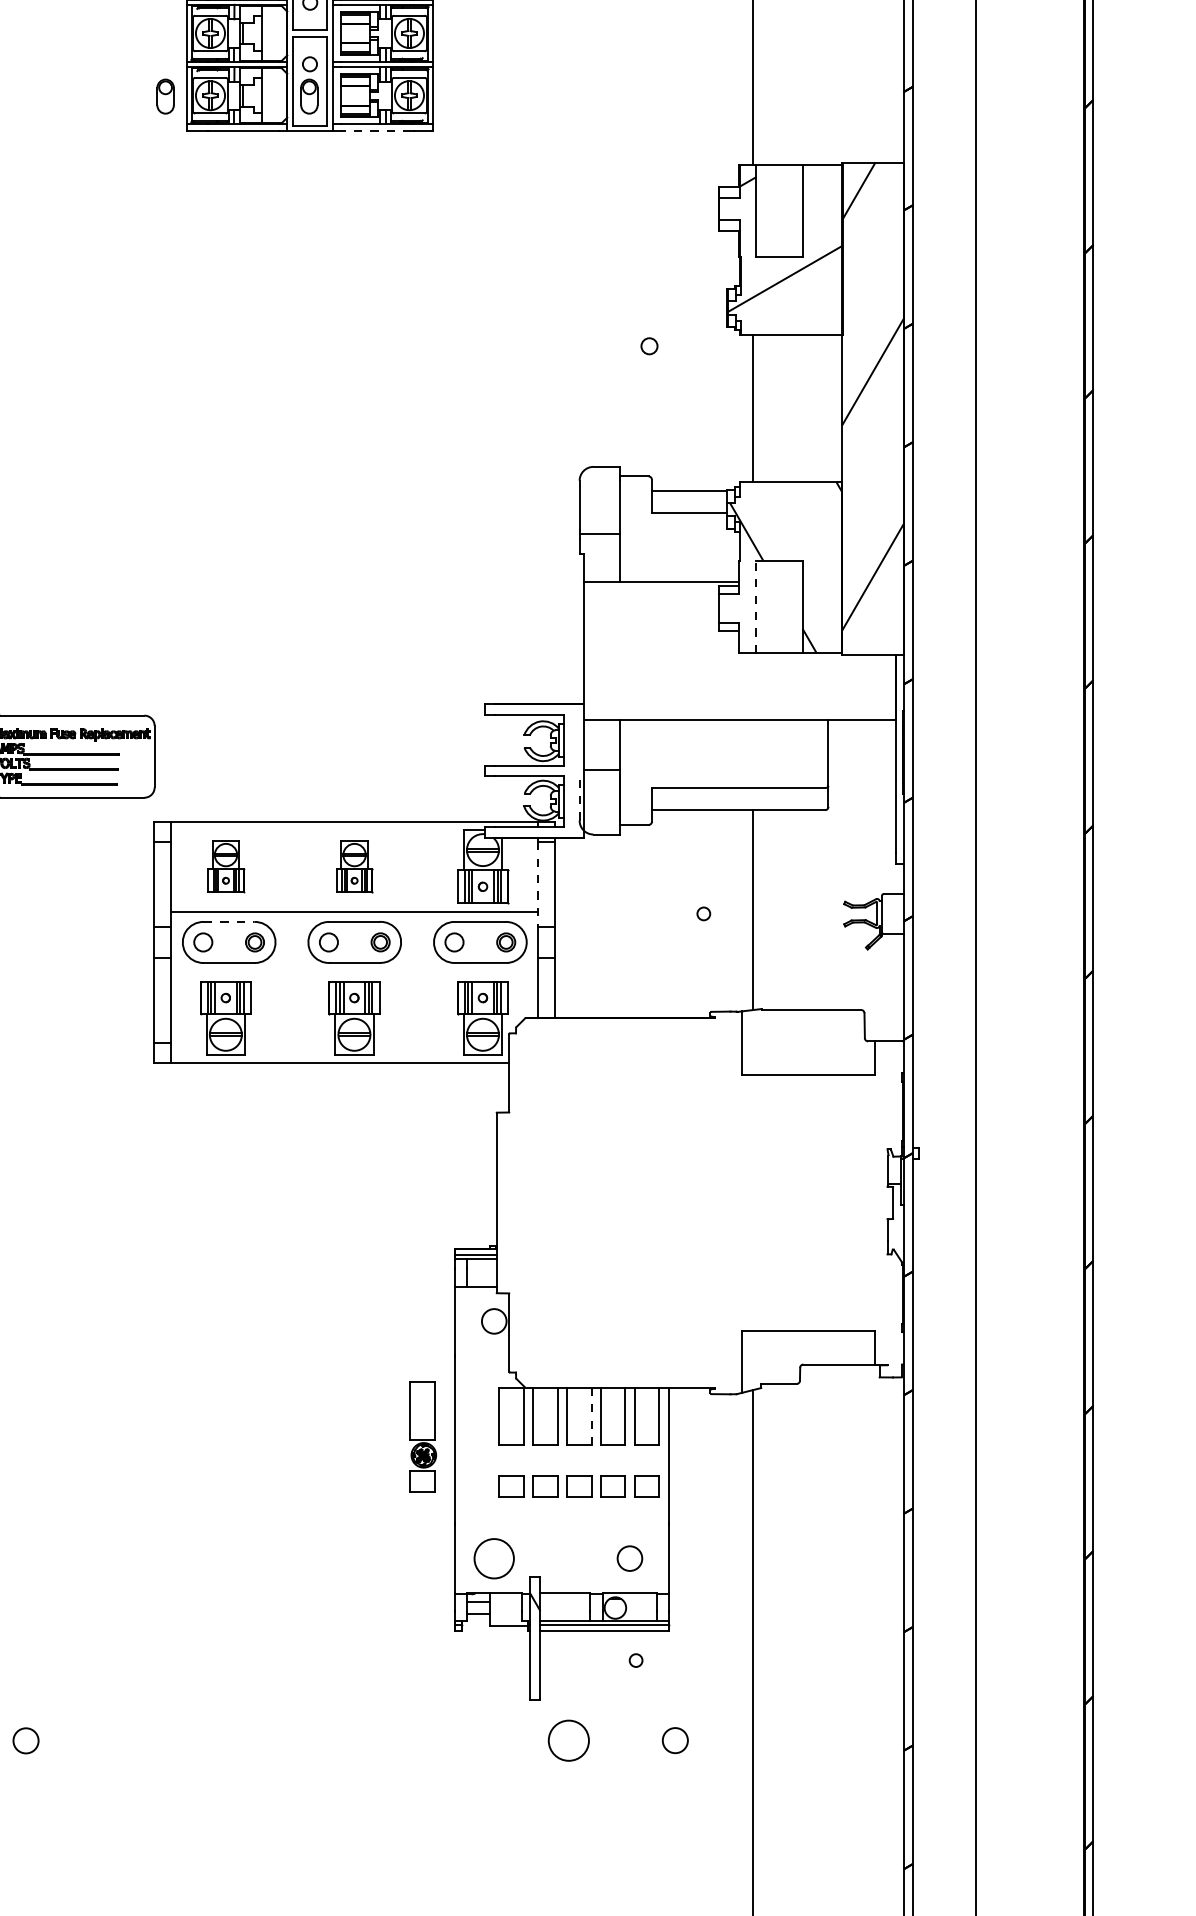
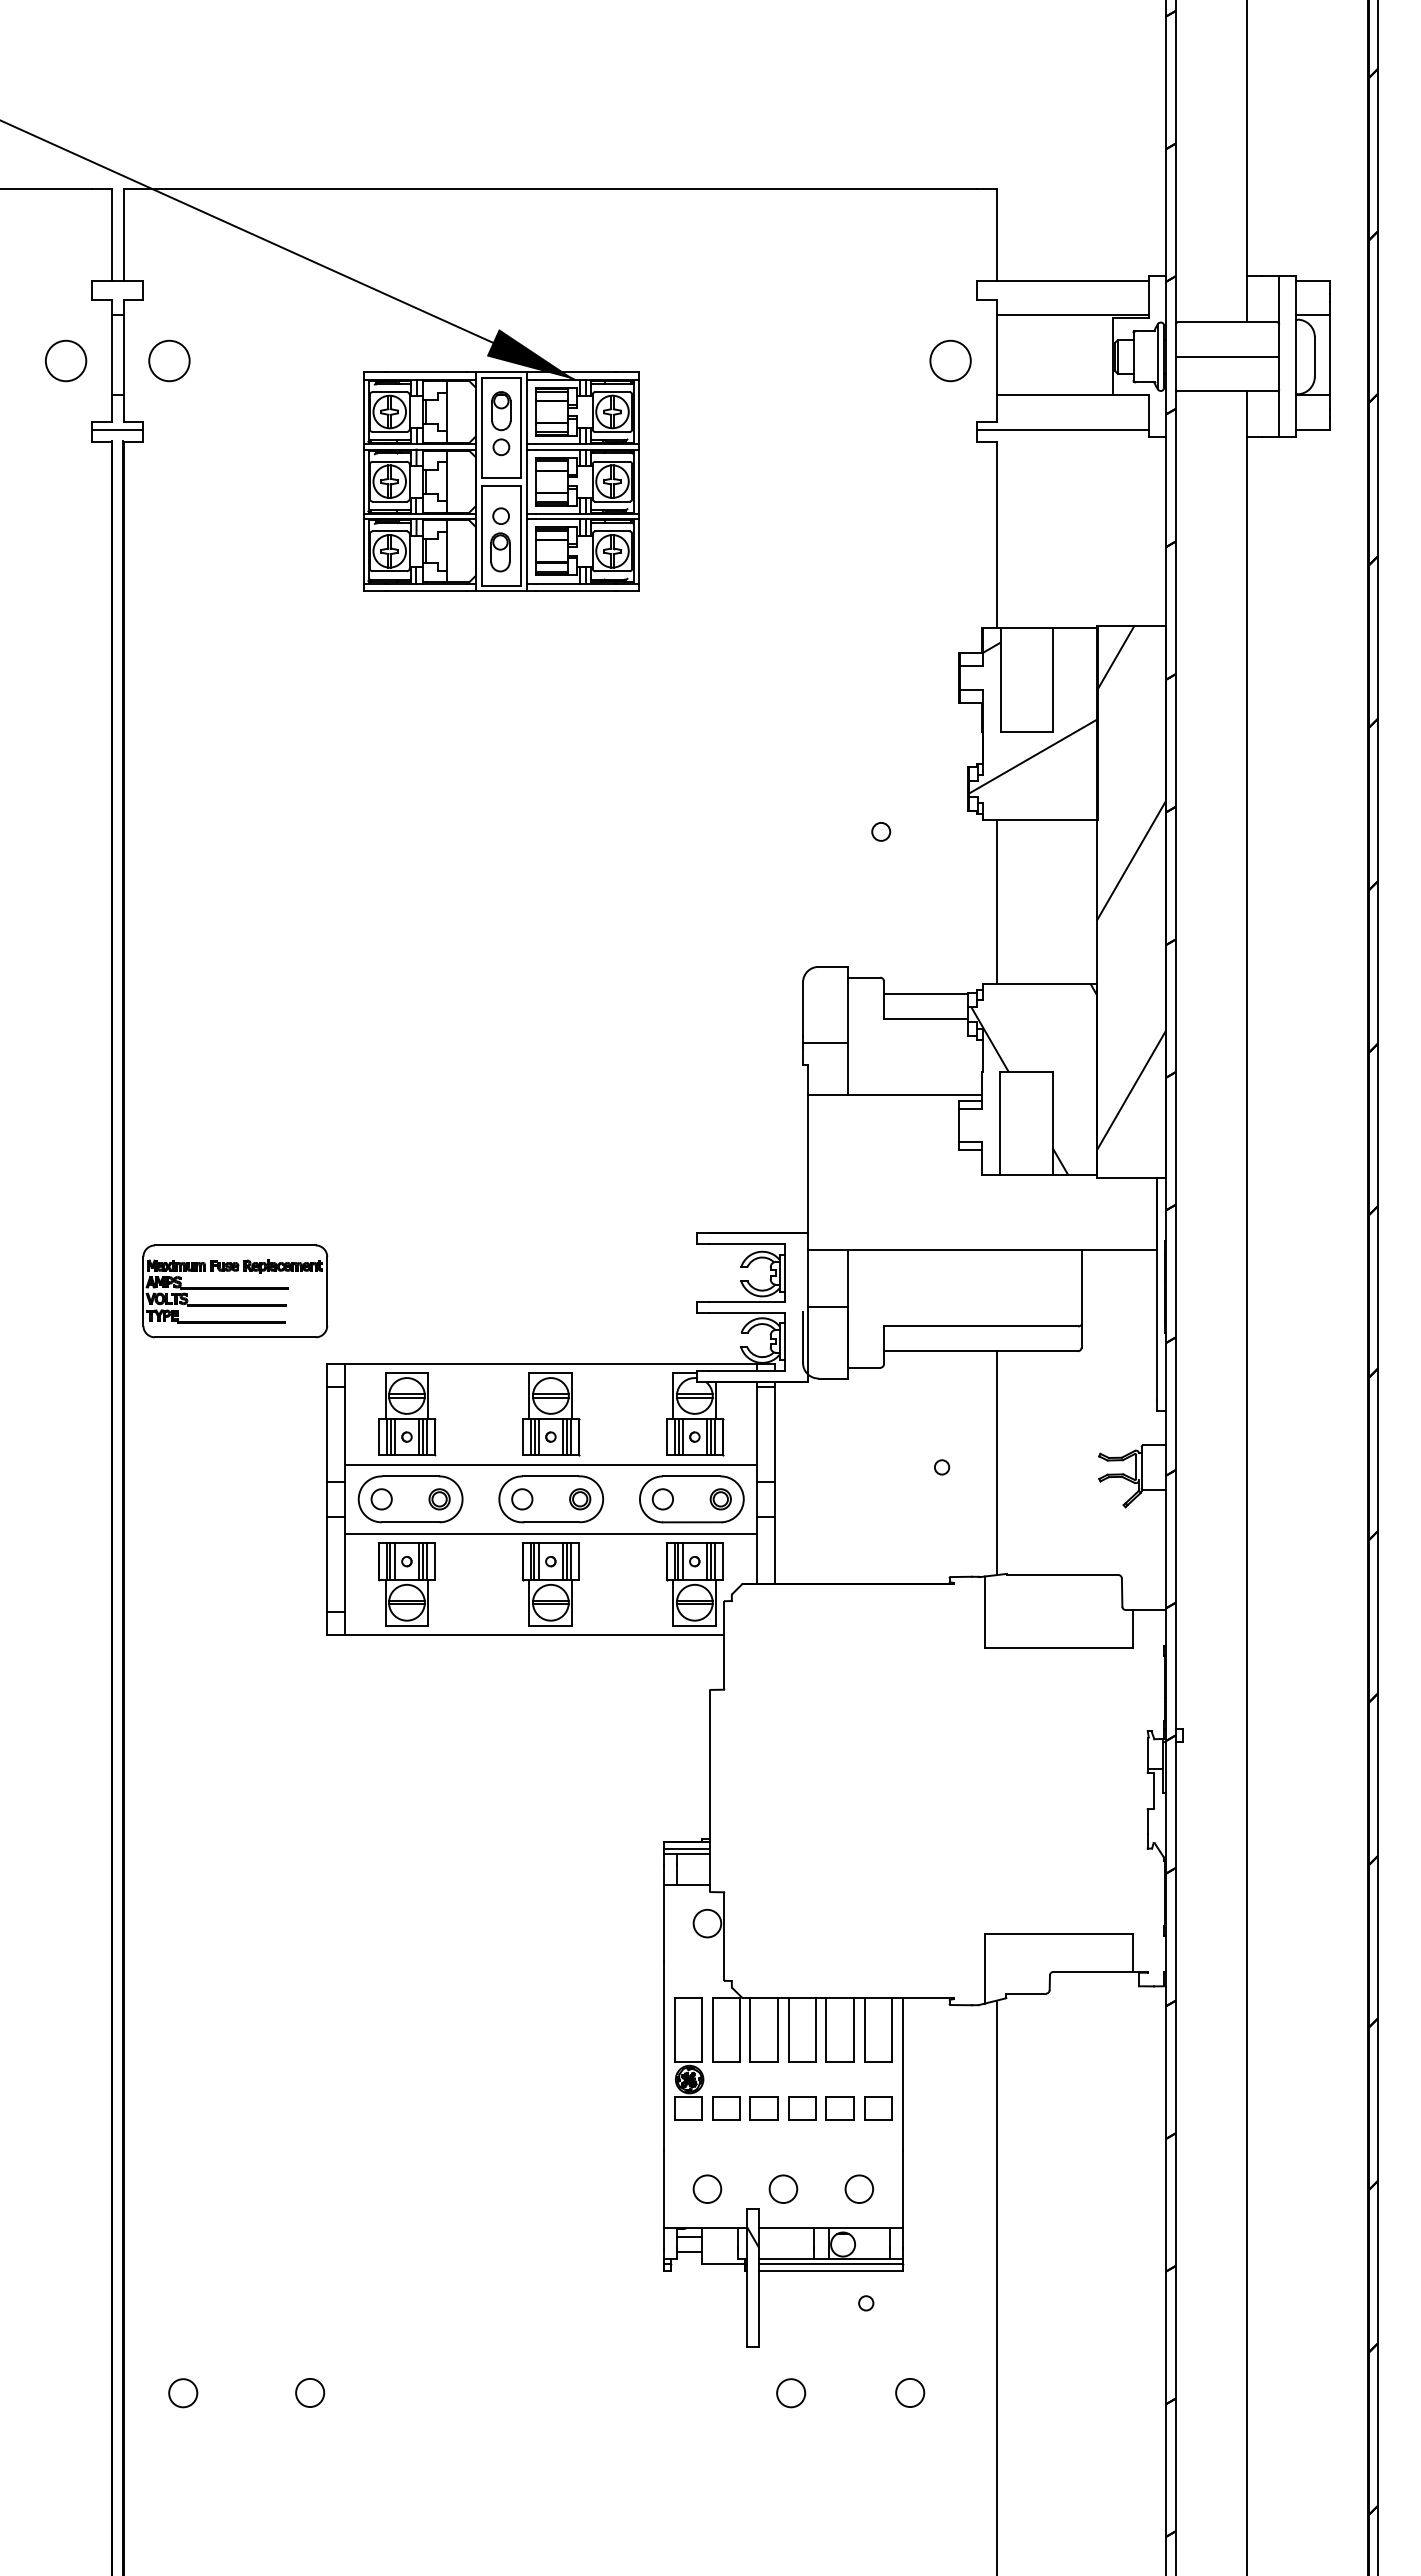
part: (165, 96) -> (339, 552), removed
line: (375, 131) -> (574, 591), dashed -> solid
line: (755, 606) -> (999, 1123), dashed -> solid
line: (579, 797) -> (802, 1337), dashed -> solid
part: (226, 866) -> (407, 1414), size x1.43
part: (354, 866) -> (551, 1414), size x1.43
line: (538, 884) -> (756, 1434), dashed -> solid
line: (229, 922) -> (411, 1476), dashed -> solid
line: (354, 972) -> (550, 1533), added
line: (591, 1415) -> (816, 2029), dashed -> solid
part: (423, 1436) -> (689, 2058), moved
circle: (494, 1557) -> (707, 2188), size x0.62
circle: (562, 1557) -> (783, 2188), added
circle: (139, 1740) -> (310, 2392), added
circle: (569, 1741) -> (791, 2393), size x0.62

